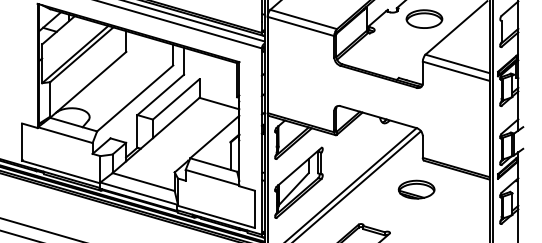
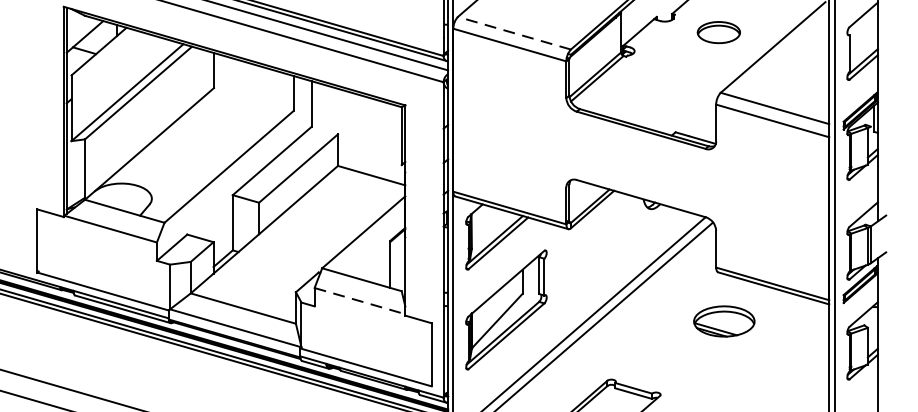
part: (424, 18) -> (718, 31), size x0.7
line: (303, 19) -> (514, 33), solid -> dashed
line: (212, 177) -> (359, 300), solid -> dashed
part: (416, 189) -> (724, 321), moved

